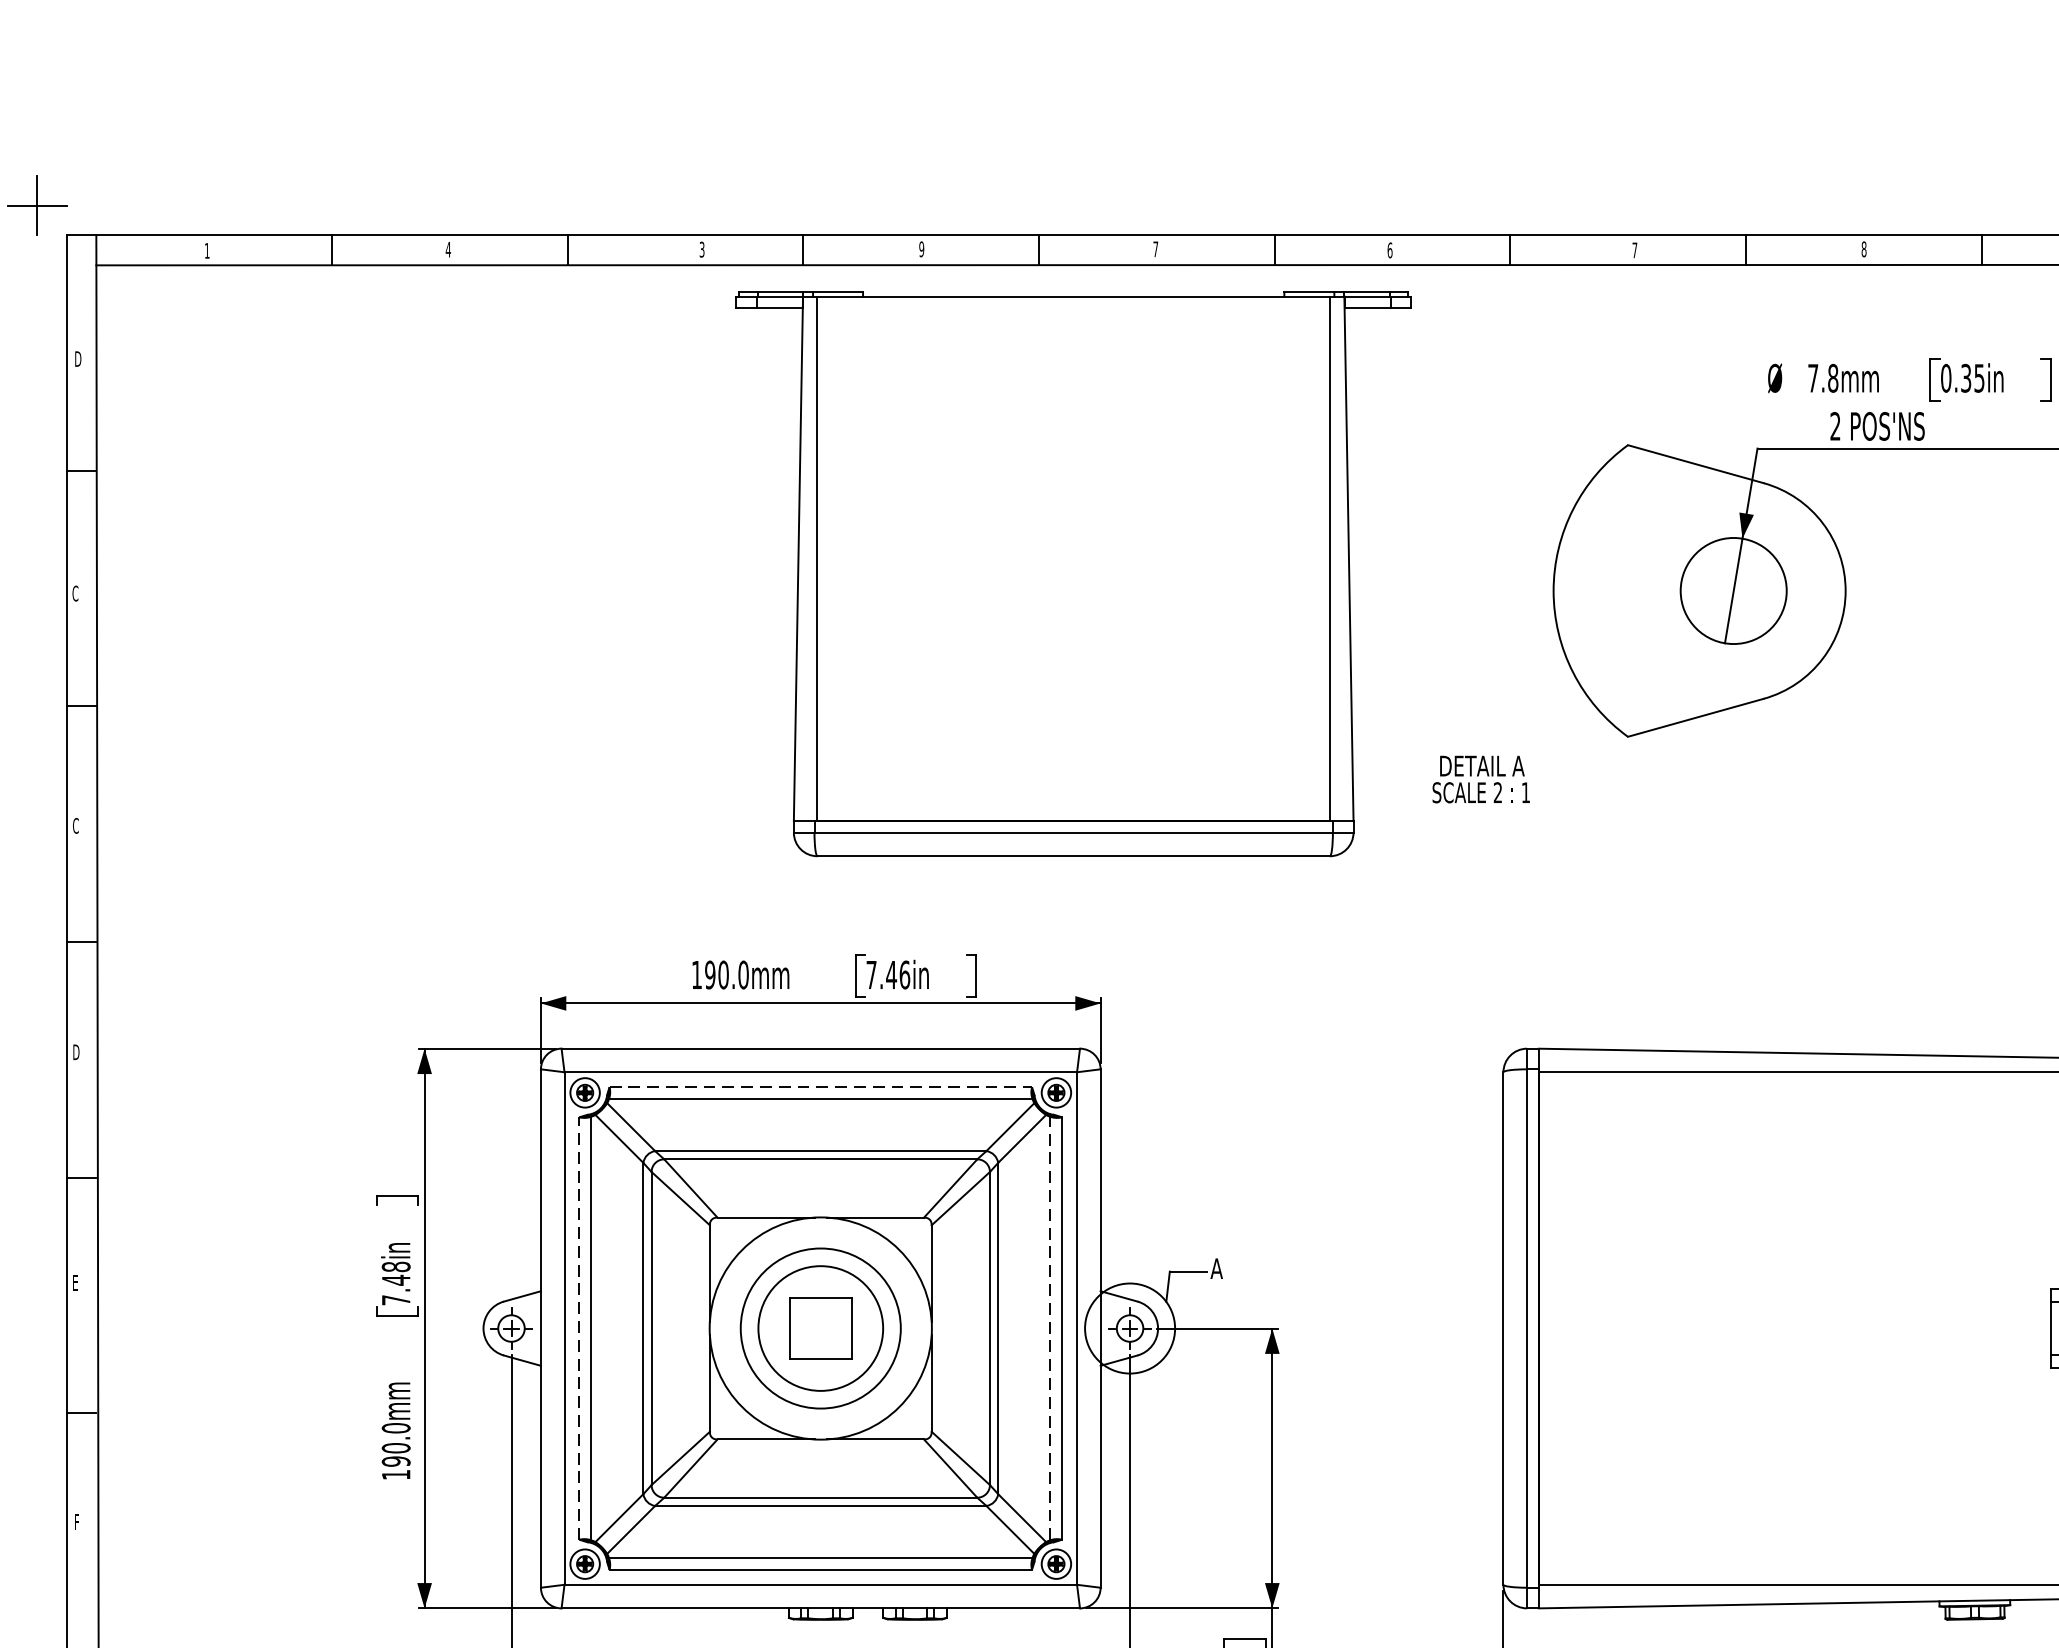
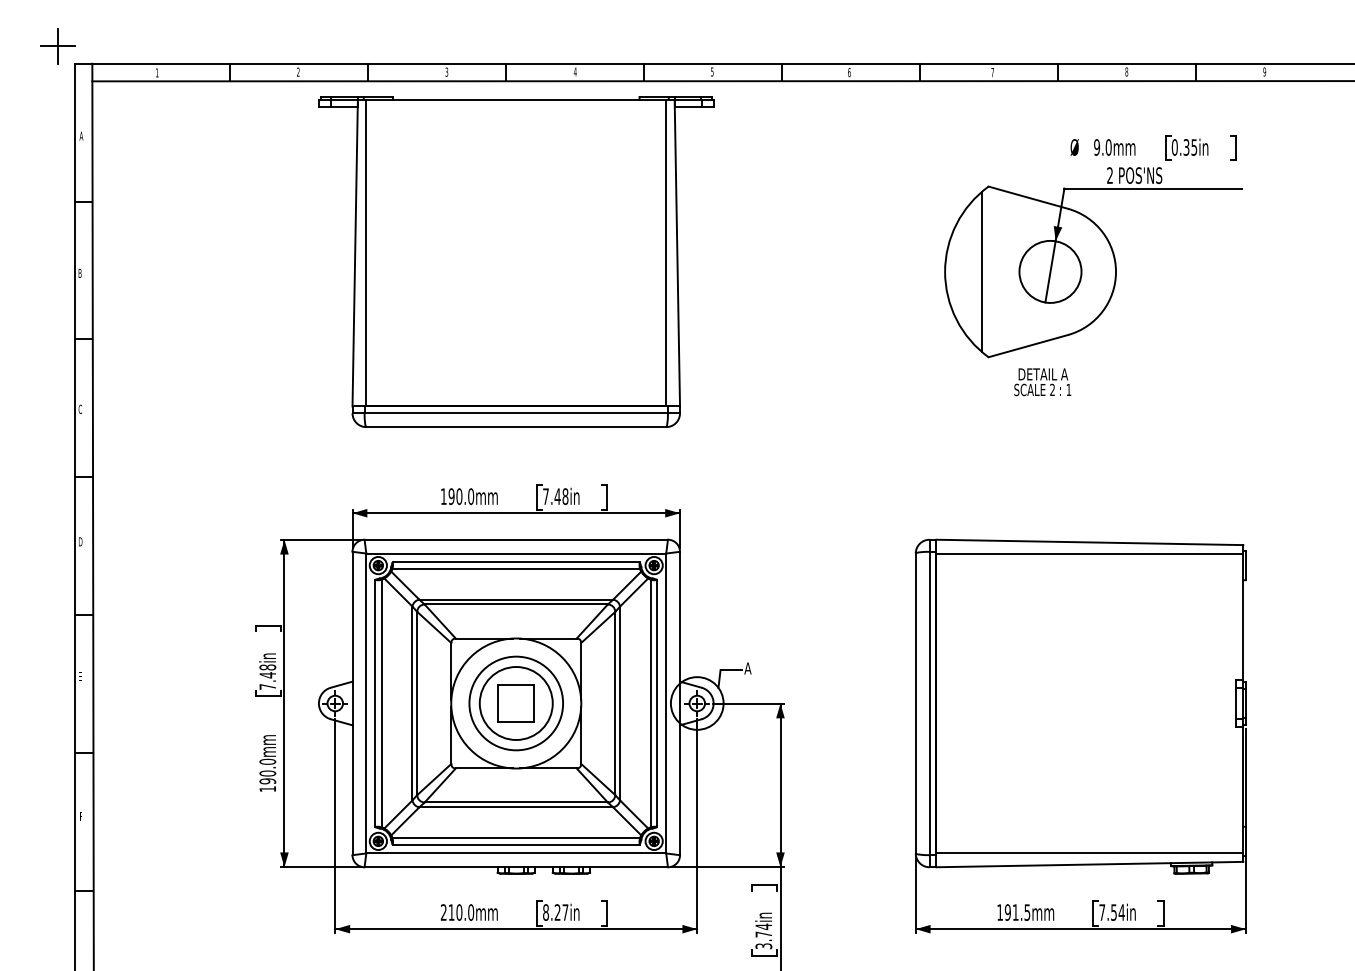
text: (446, 248) -> (297, 71), 4 -> 2
text: (920, 248) -> (574, 71), 9 -> 4
text: (1156, 248) -> (712, 71), 7 -> 5
text: (77, 357) -> (81, 135), D -> A
text: (1822, 378) -> (1102, 147), 7.8mm -> 9.0mm
part: (1074, 573) -> (516, 261), moved
line: (1615, 590) -> (981, 271), added
text: (74, 593) -> (79, 273), C -> B
text: (1480, 779) -> (1042, 382), moved
text: (904, 974) -> (565, 496), 7.46in -> 7.48in
line: (821, 1087) -> (516, 562), dashed -> solid
line: (580, 1328) -> (375, 703), dashed -> solid
line: (1050, 1328) -> (650, 703), dashed -> solid

